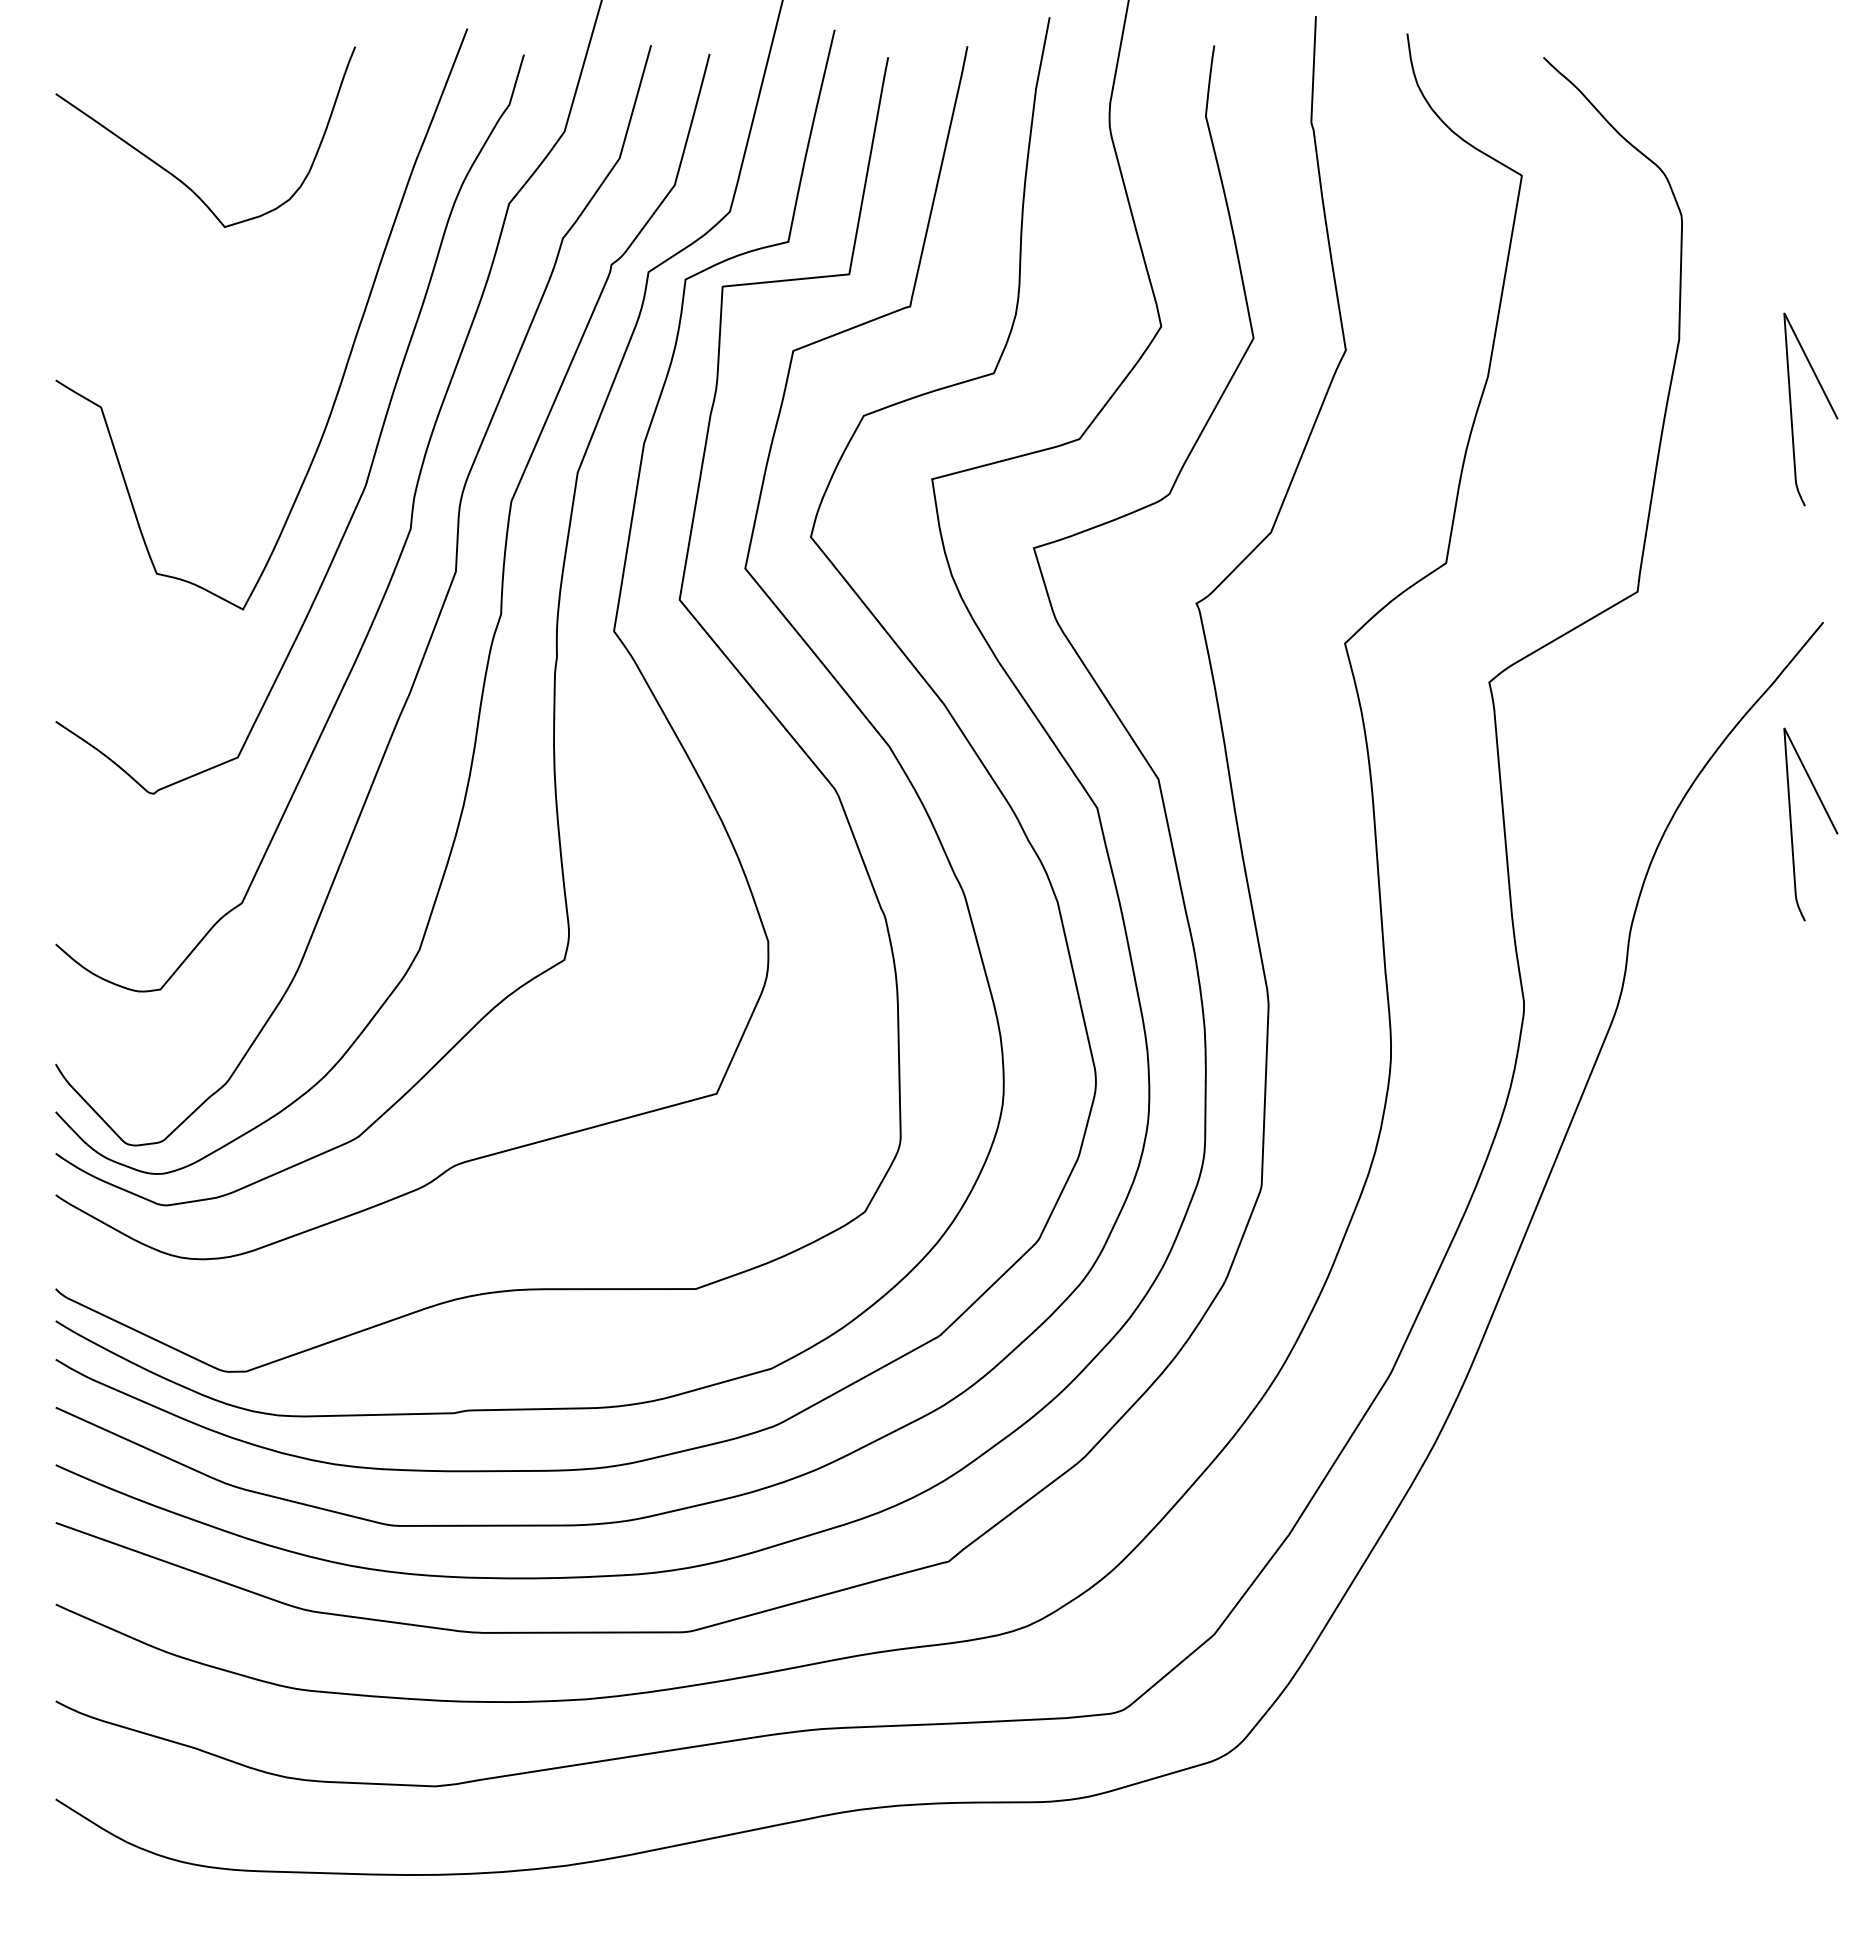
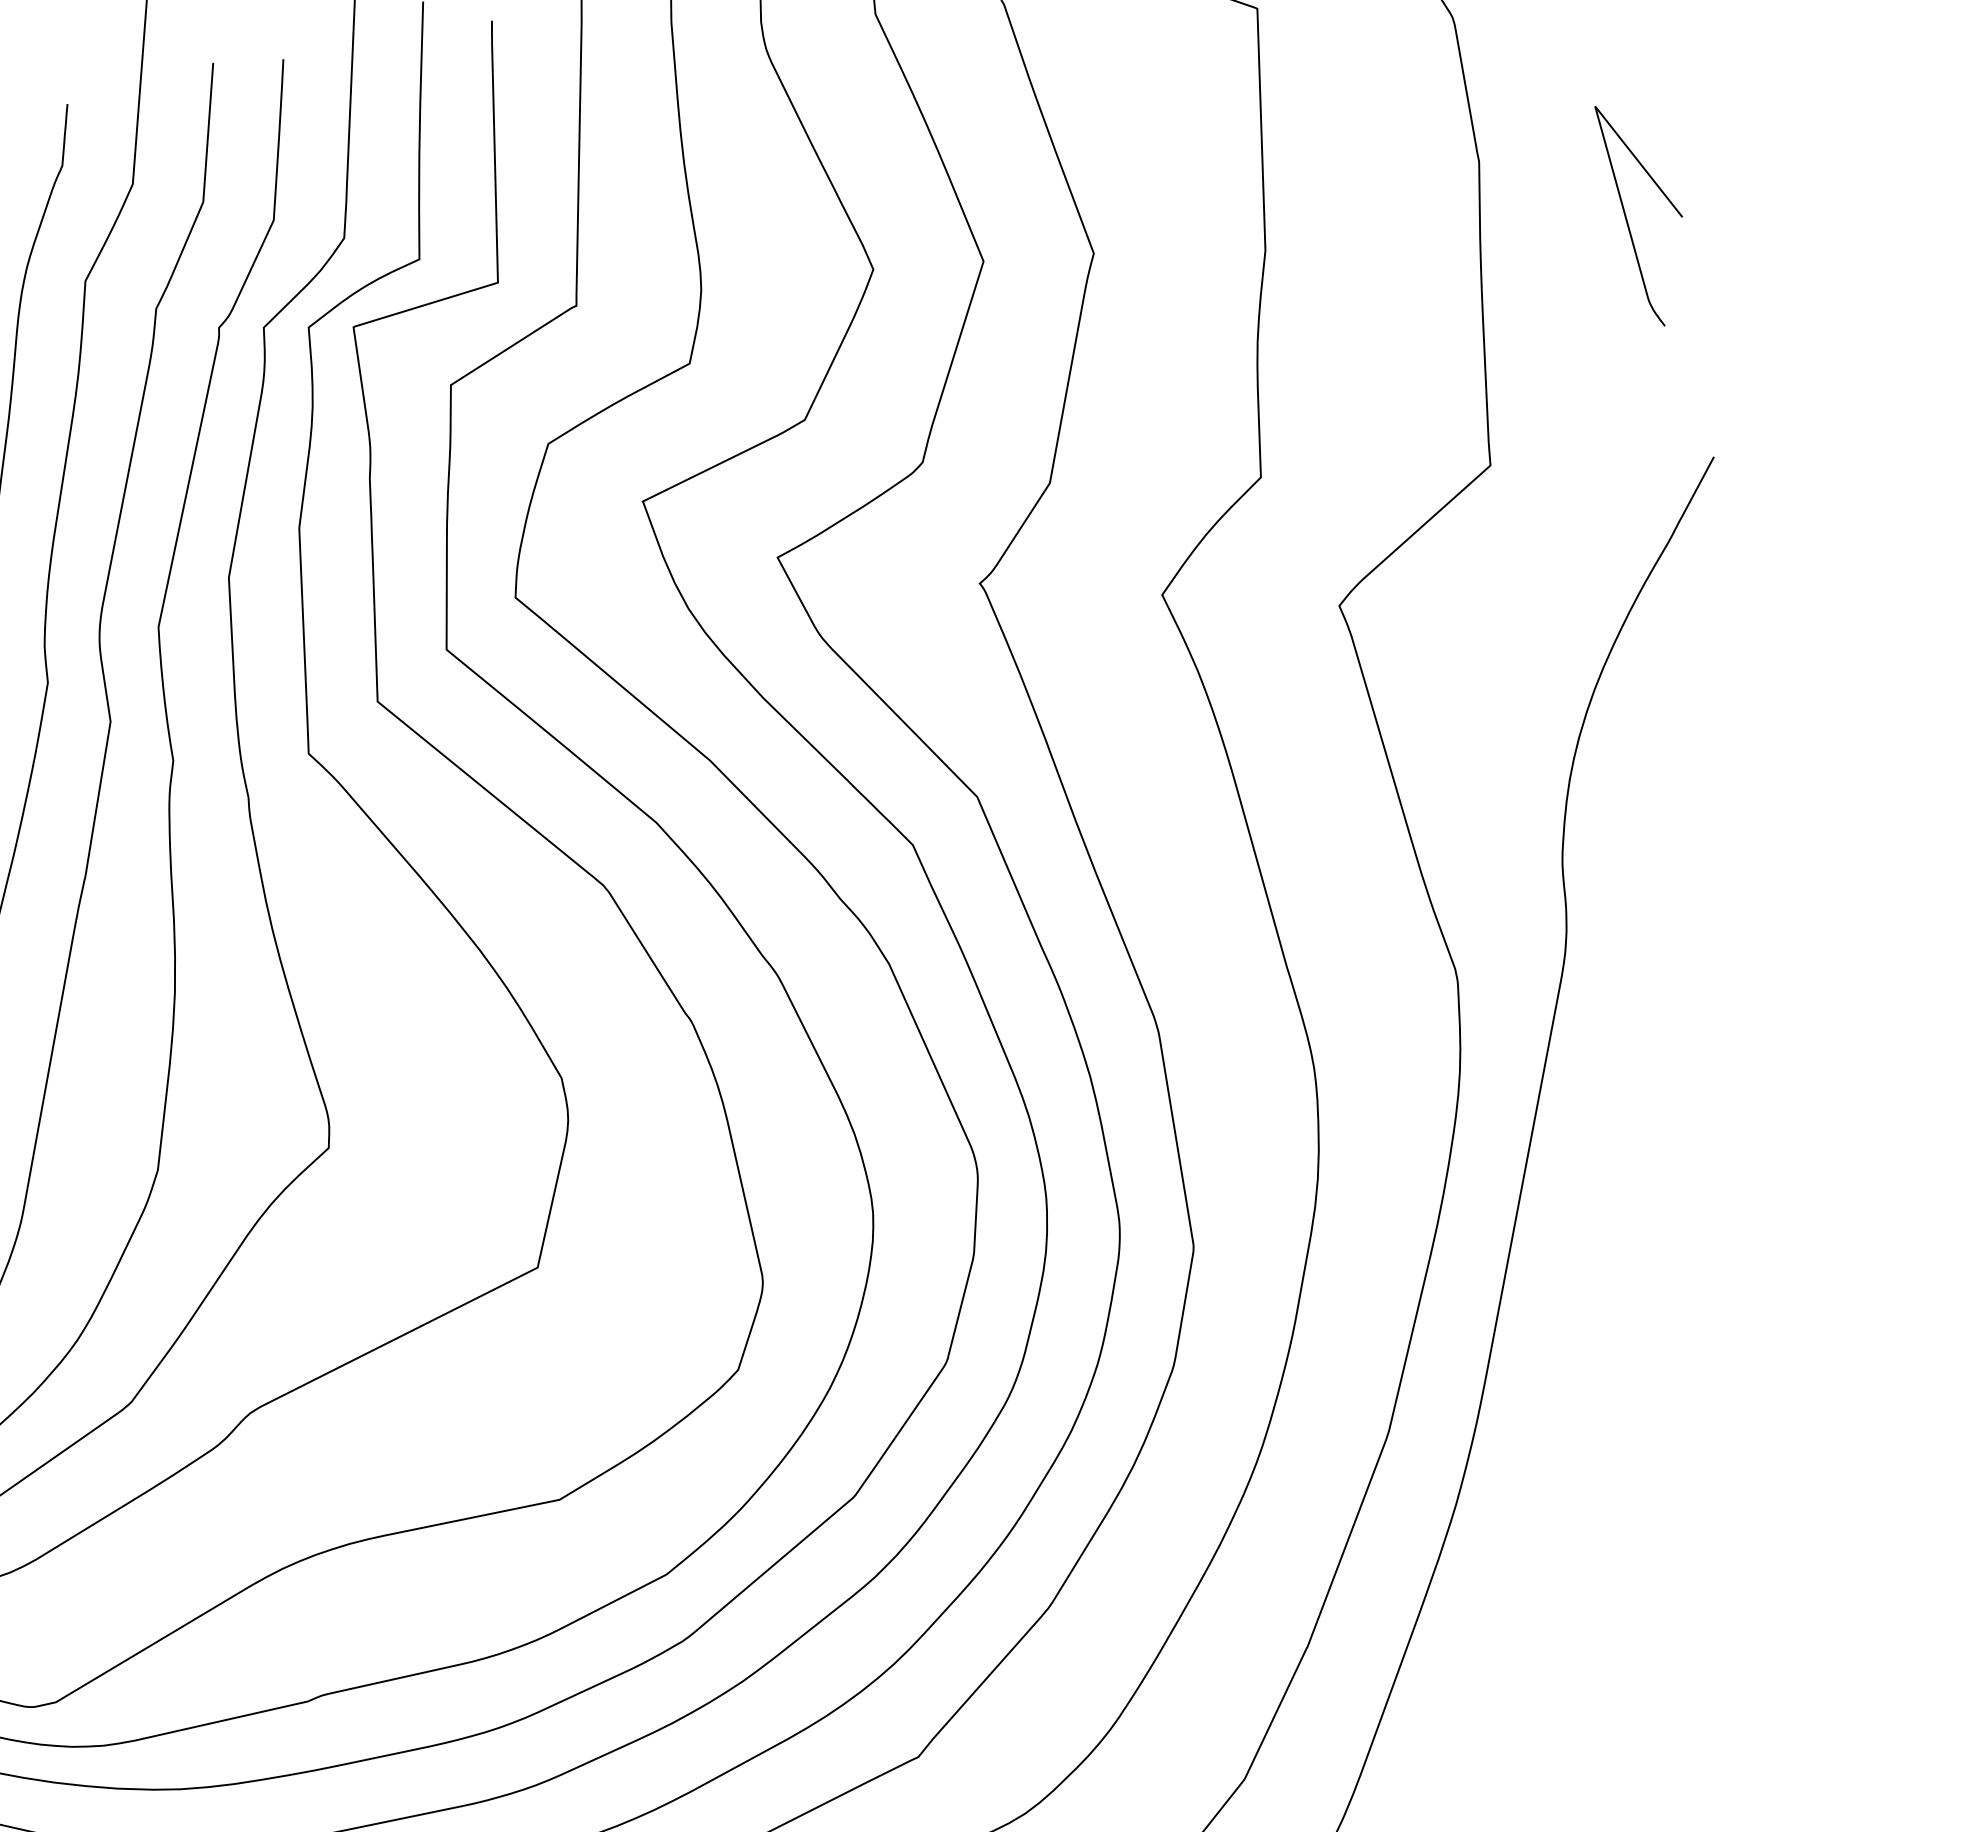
curve: (1792, 828) -> (1726, 704), removed

